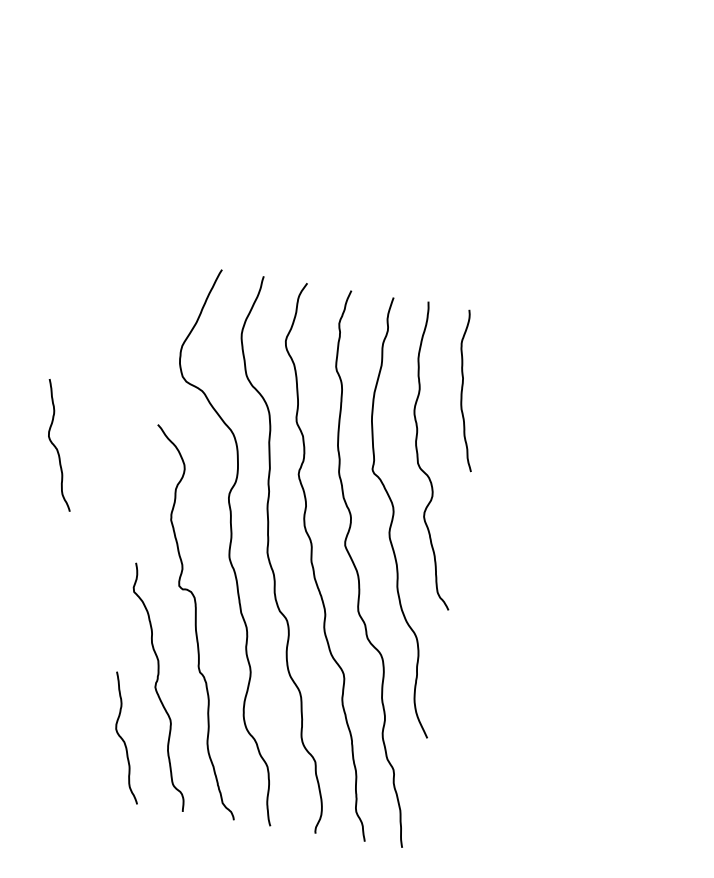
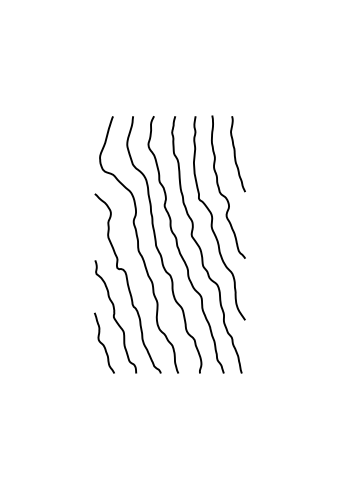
curve: (57, 445) -> (49, 211), removed

